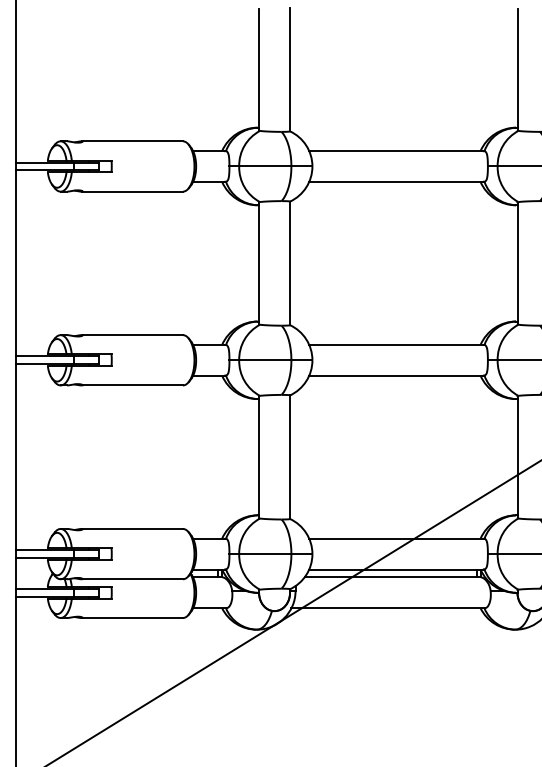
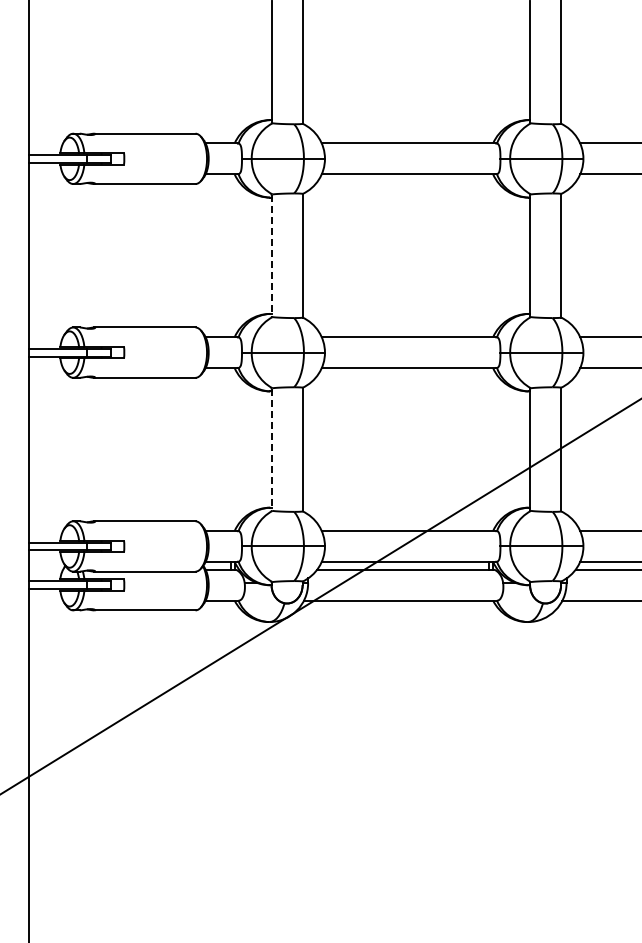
line: (258, 263) -> (271, 255), solid -> dashed
line: (258, 457) -> (271, 449), solid -> dashed

